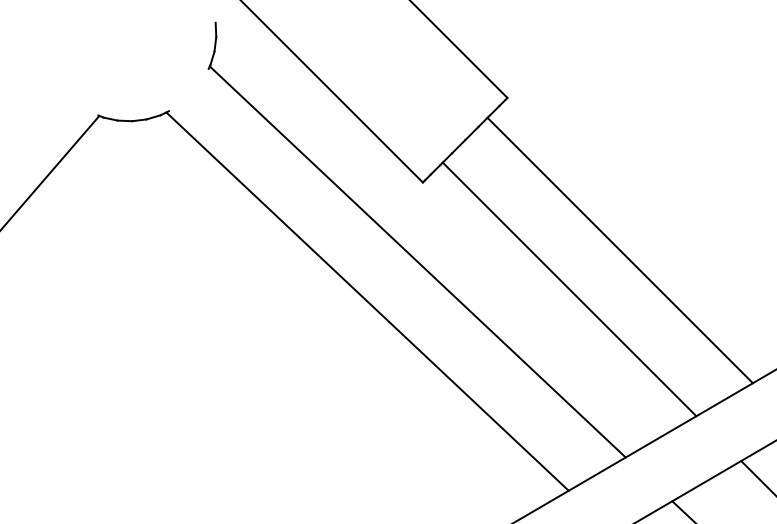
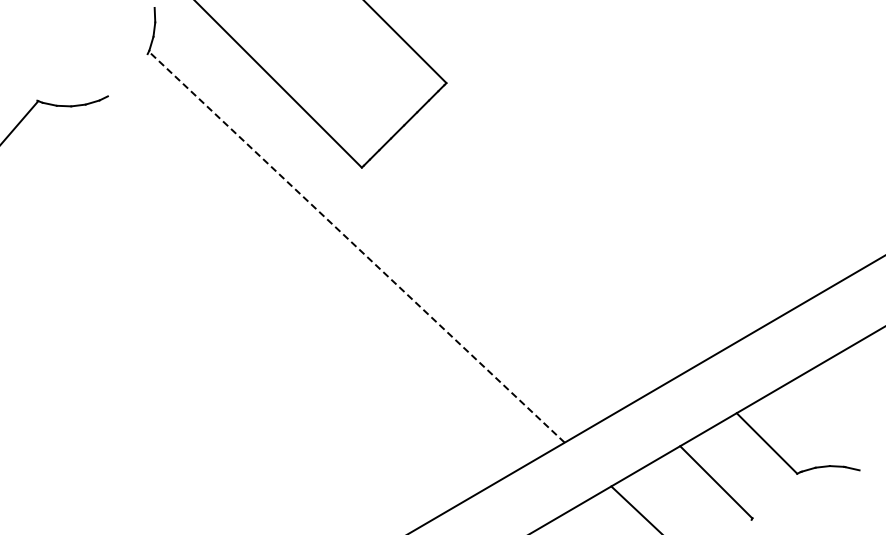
line: (619, 250) -> (558, 235), removed
line: (417, 261) -> (356, 246), solid -> dashed
line: (569, 289) -> (508, 274), removed
line: (367, 301) -> (306, 286), removed

